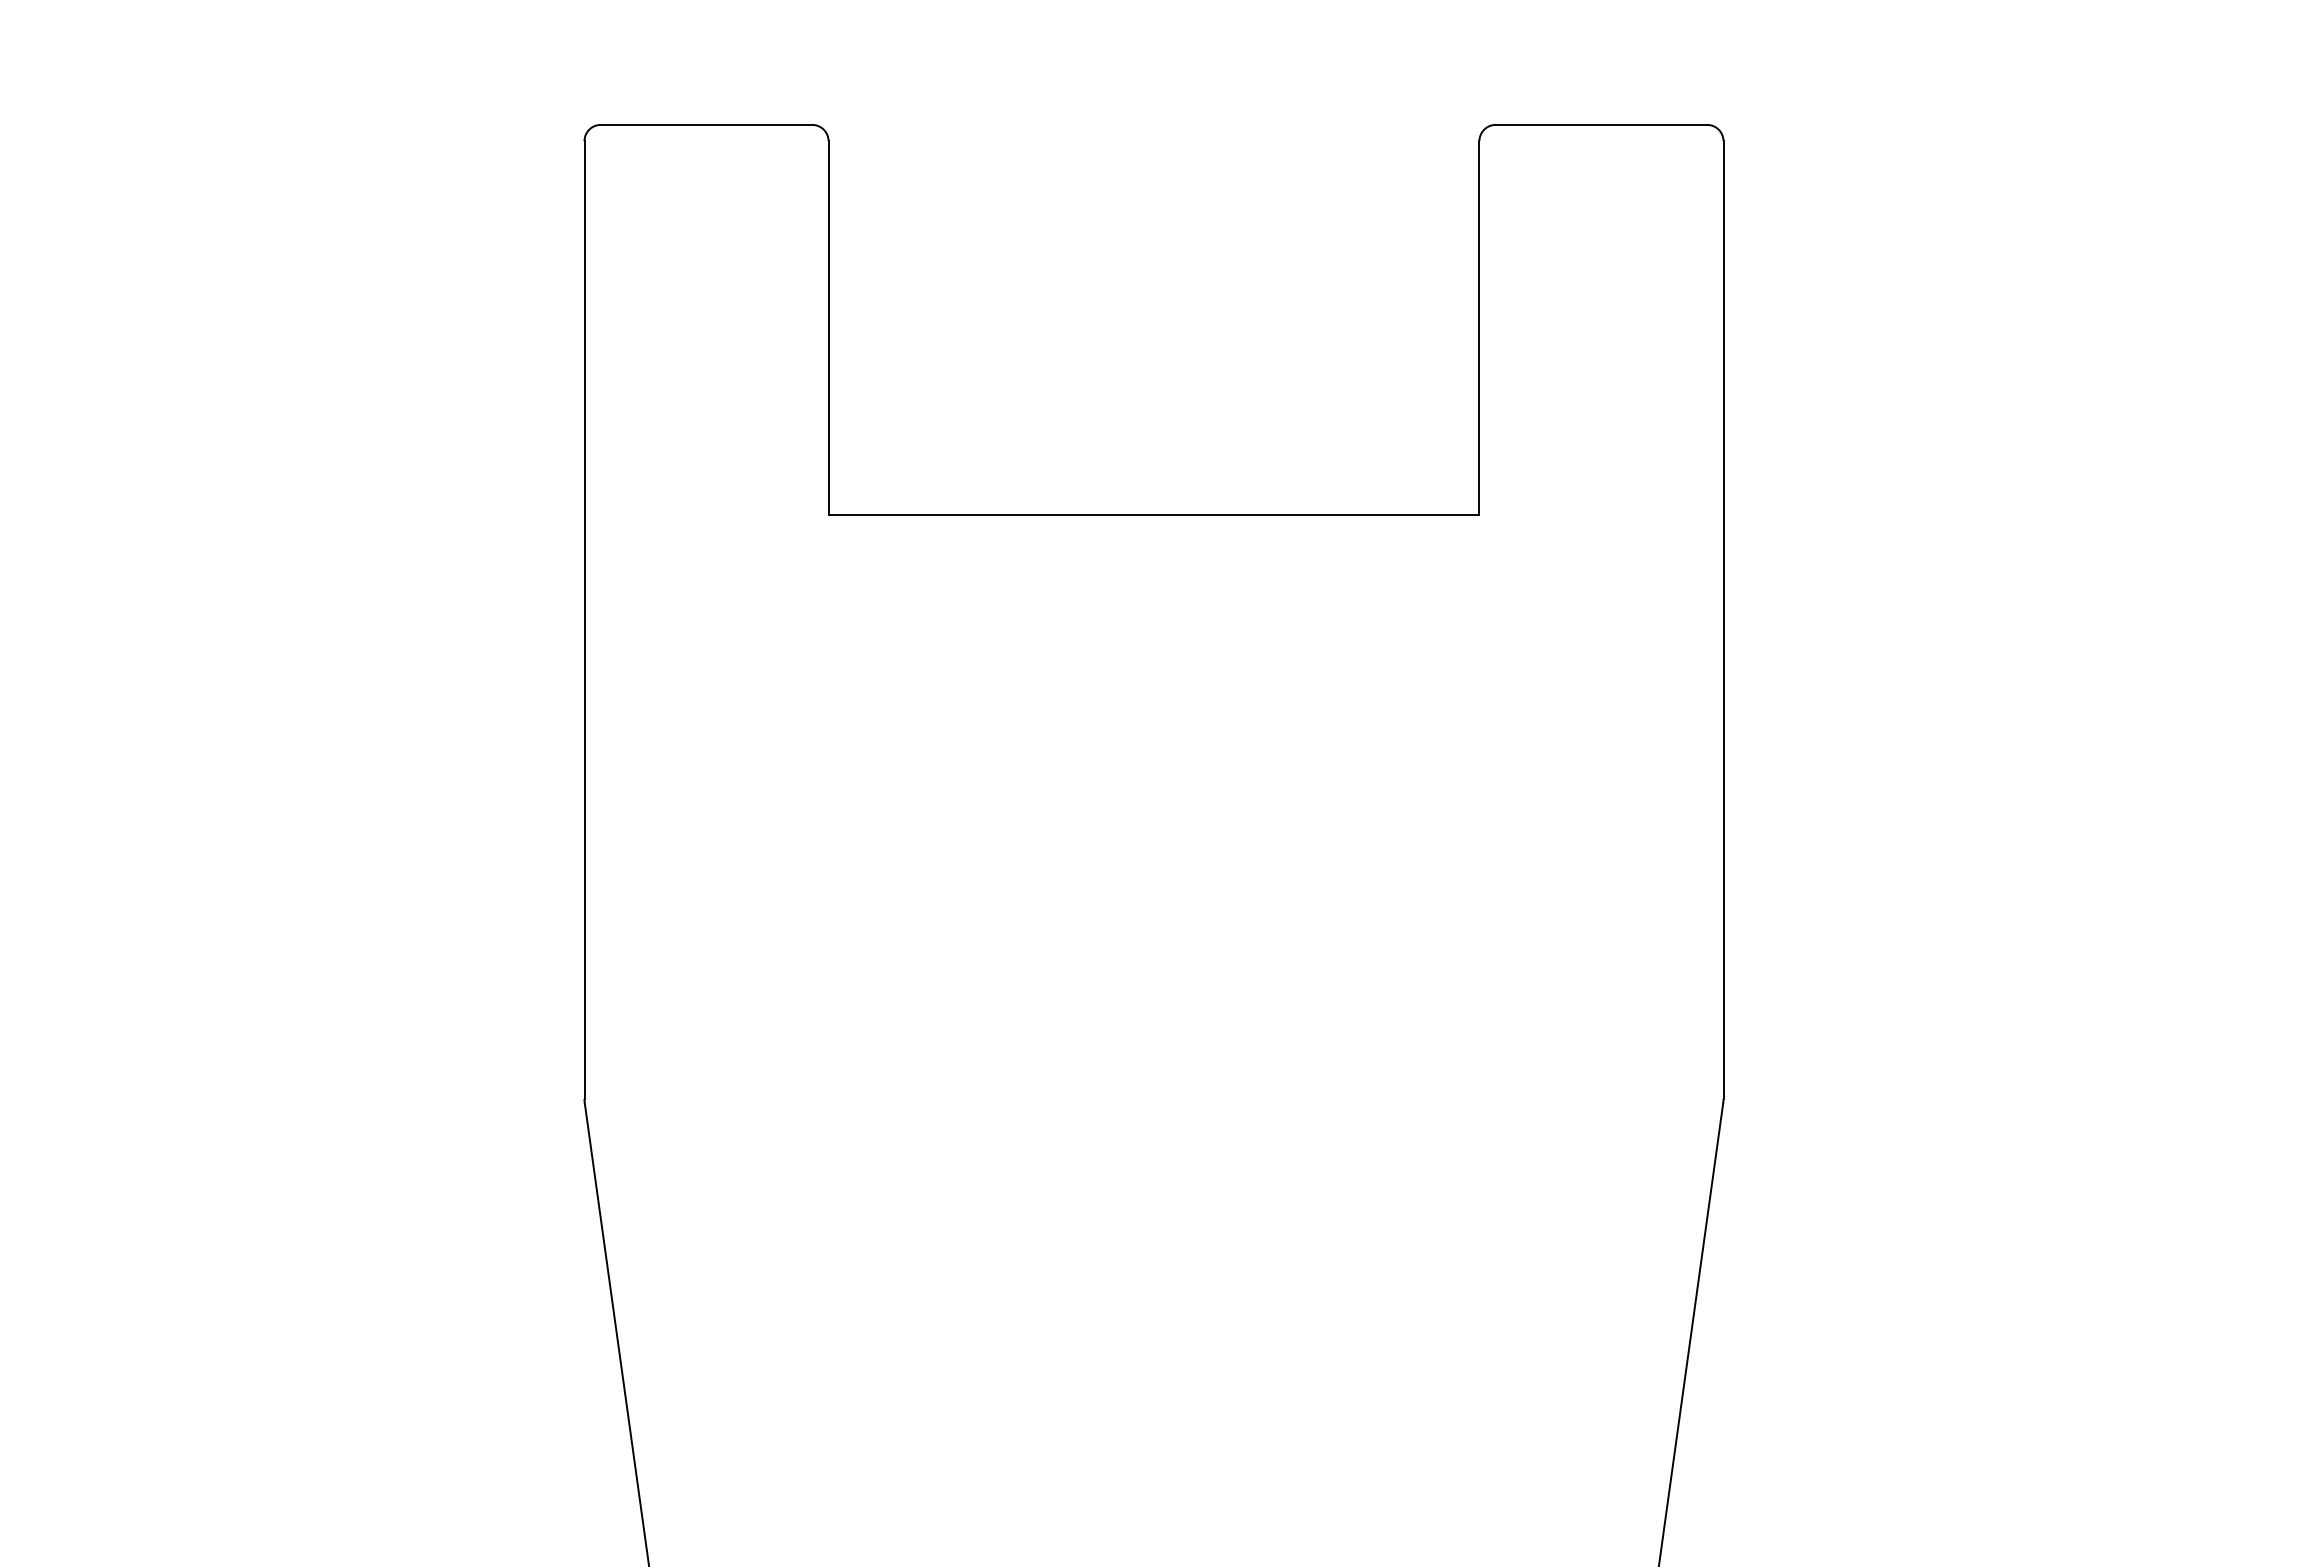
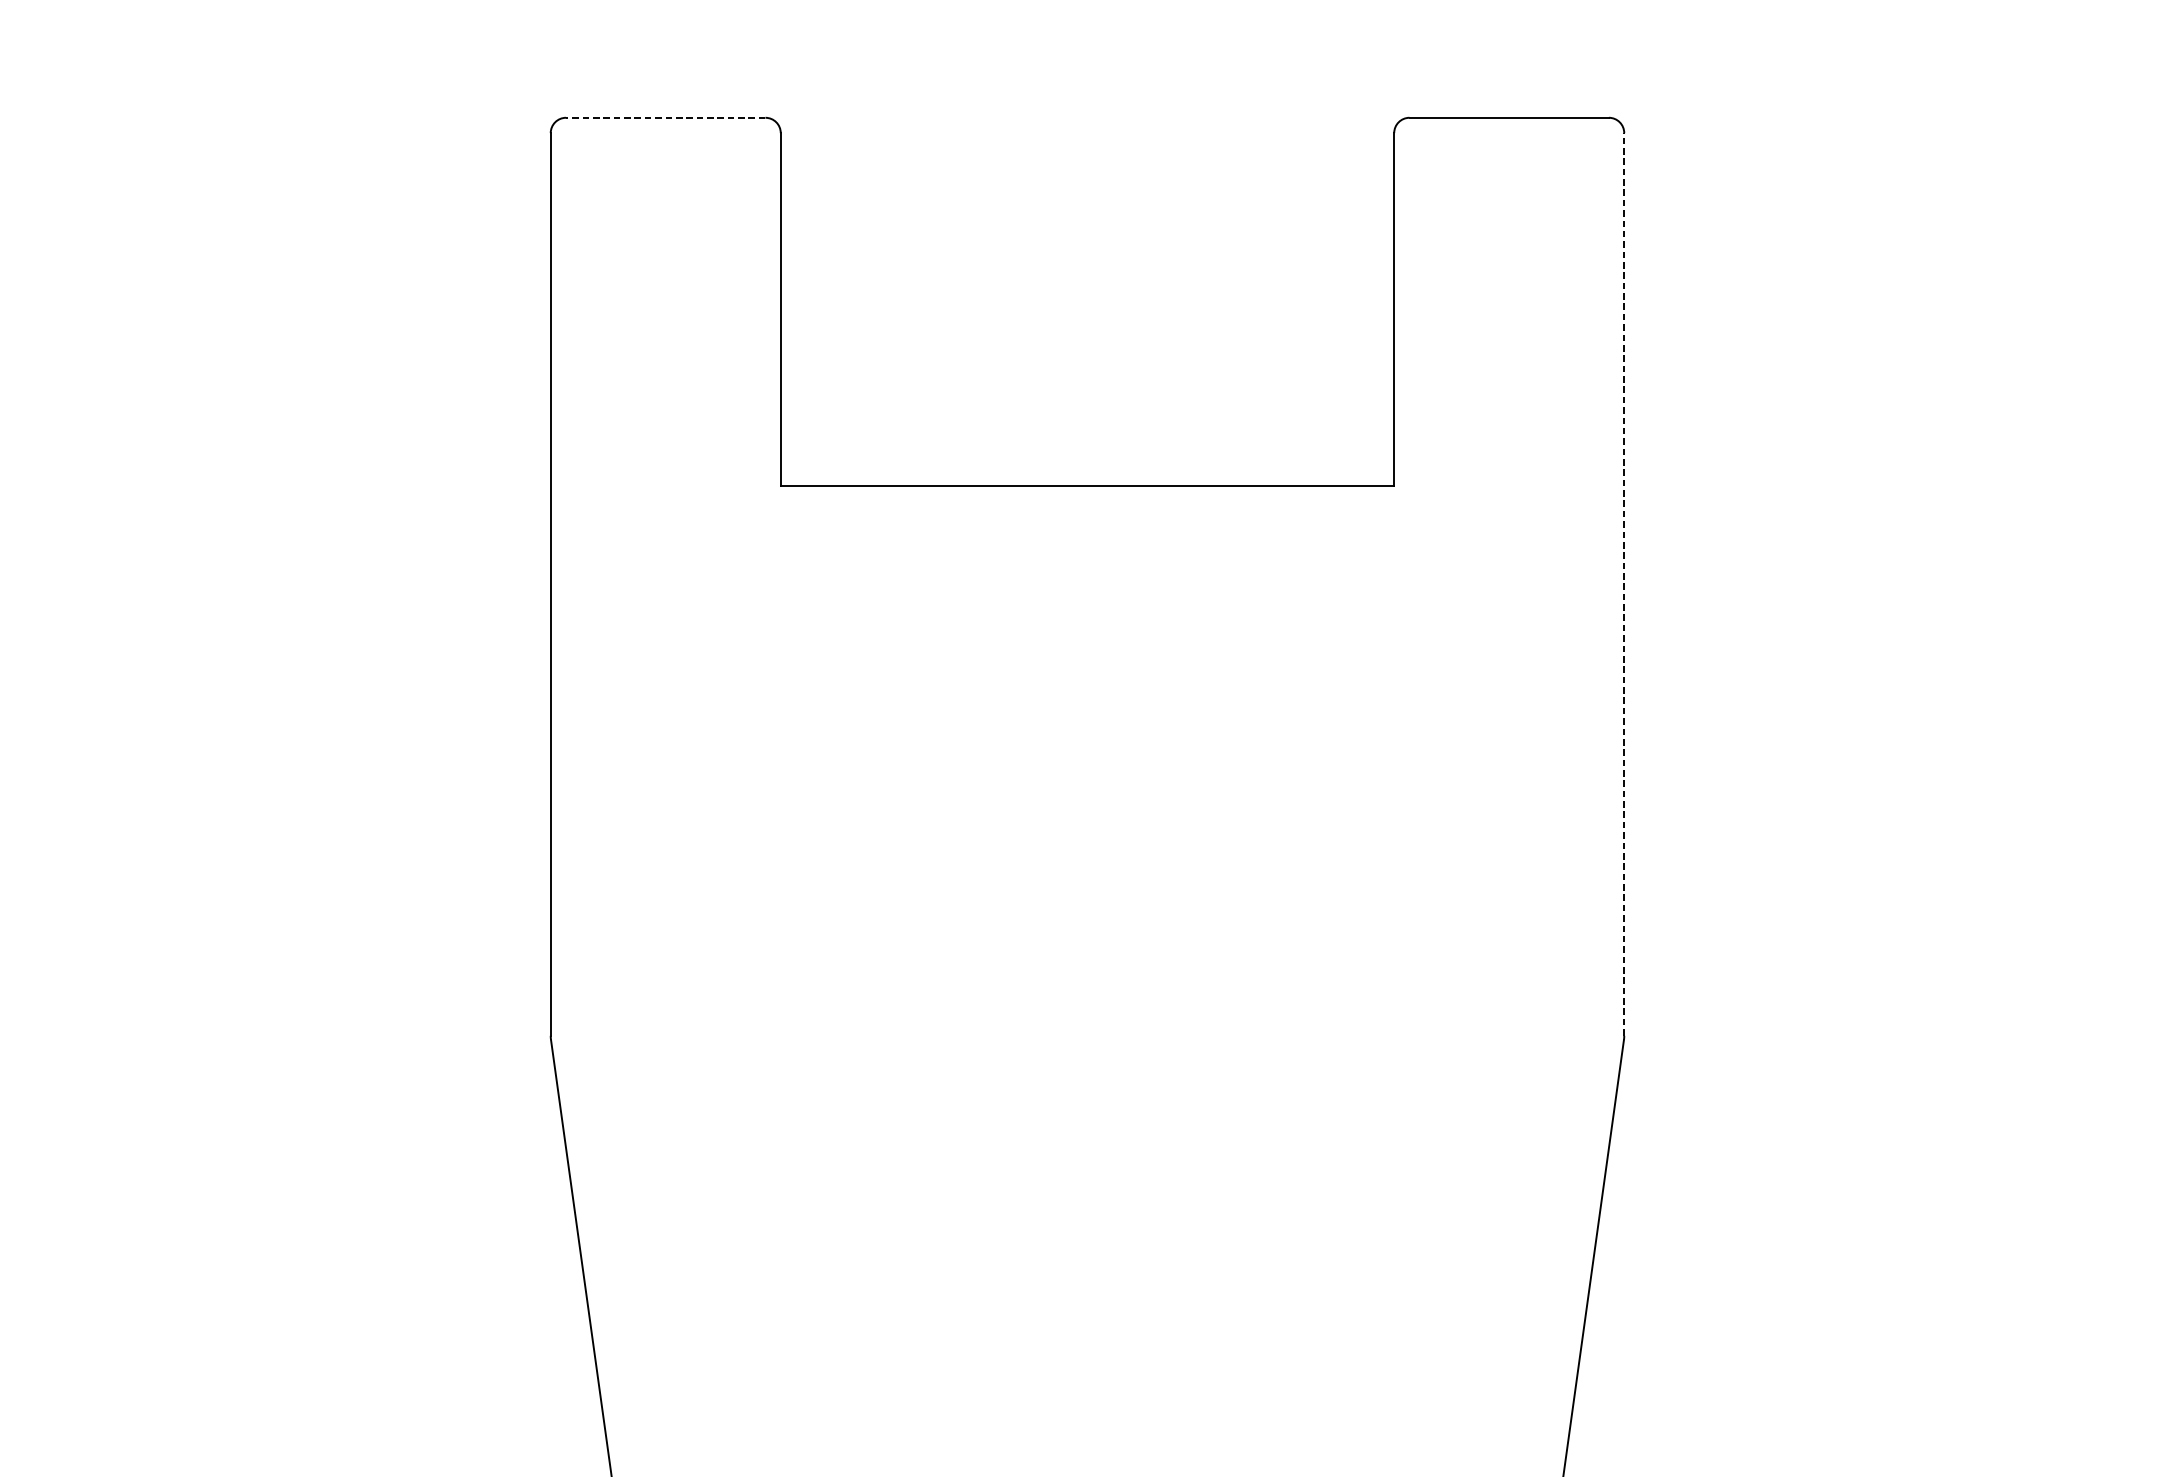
line: (706, 124) -> (665, 117), solid -> dashed
line: (1723, 620) -> (1624, 584), solid -> dashed

